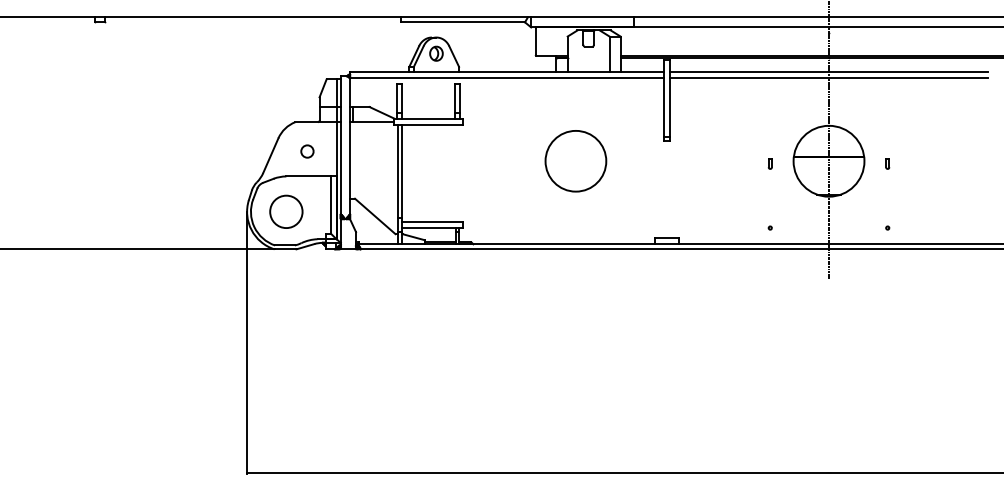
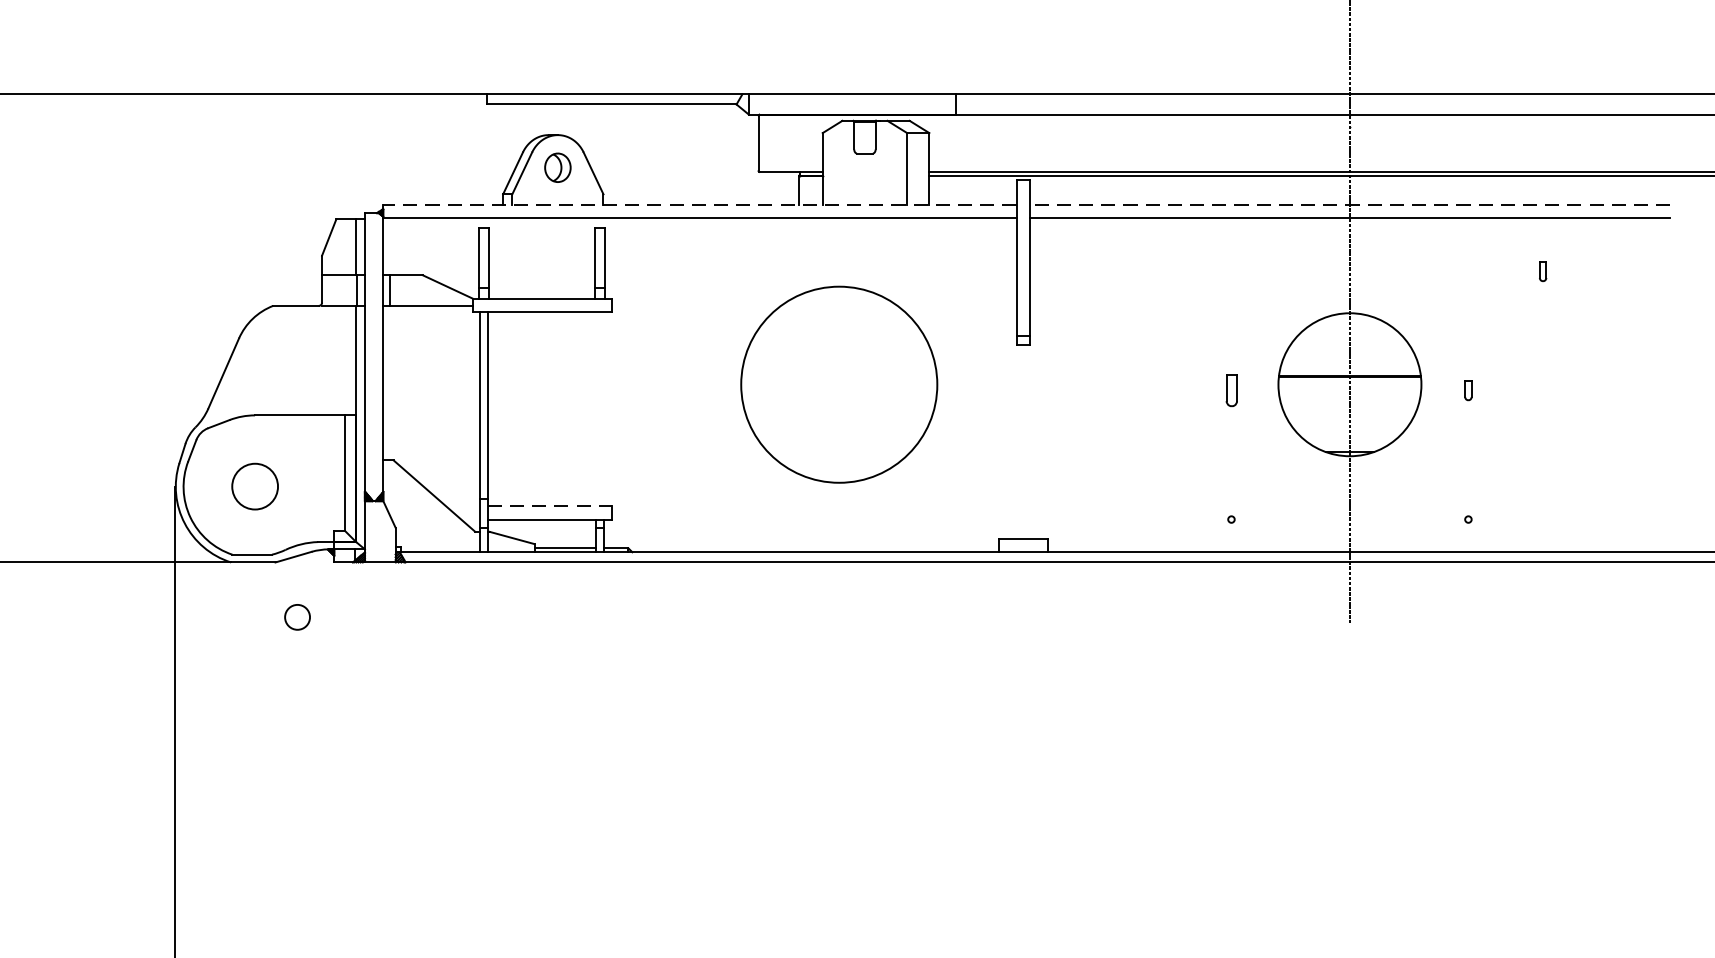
line: (506, 71) -> (699, 203), solid -> dashed
line: (829, 71) -> (1350, 203), solid -> dashed
part: (924, 104) -> (1542, 270), added
circle: (307, 151) -> (297, 617), moved
circle: (575, 160) -> (838, 383), size x1.6
part: (769, 163) -> (1229, 389), size x1.6
circle: (286, 211) -> (255, 486), size x0.7
line: (432, 221) -> (549, 506), solid -> dashed

